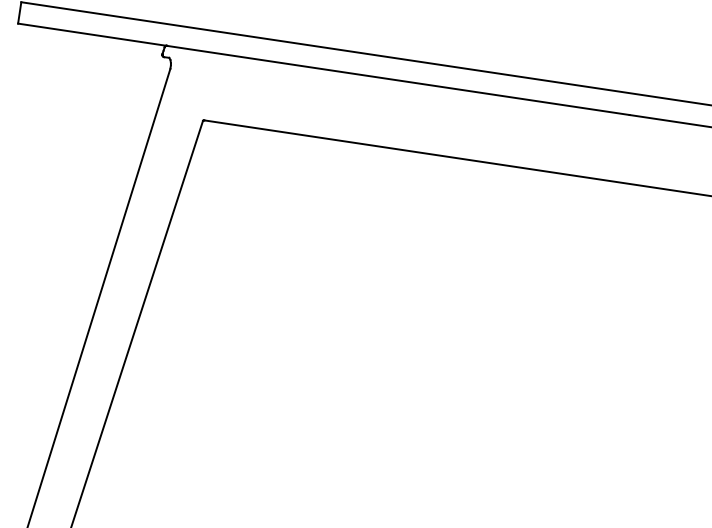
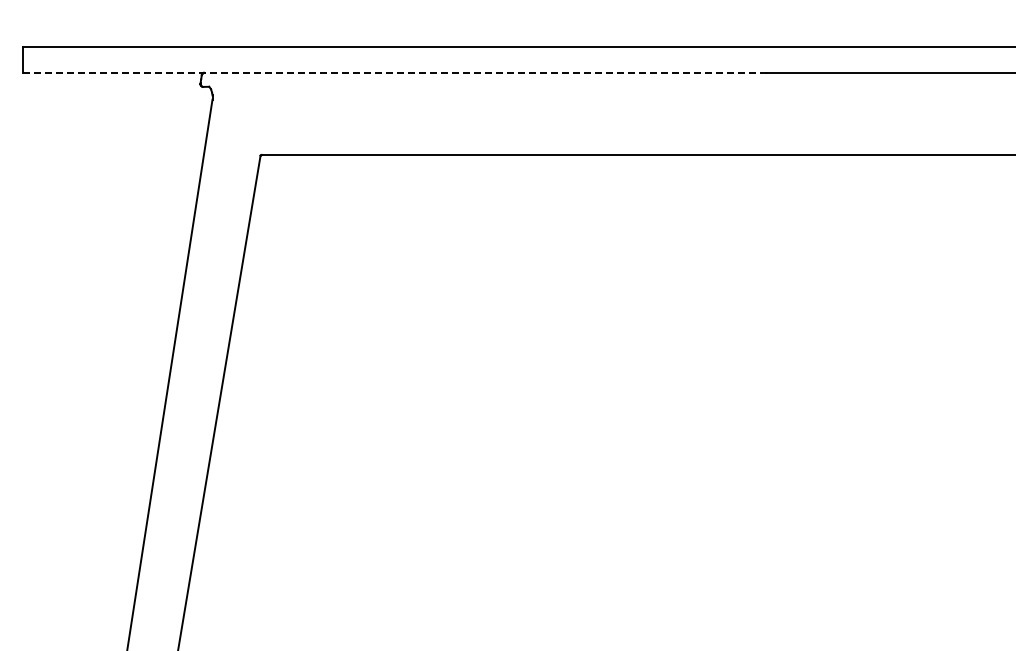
line: (324, 68) -> (395, 72), solid -> dashed

